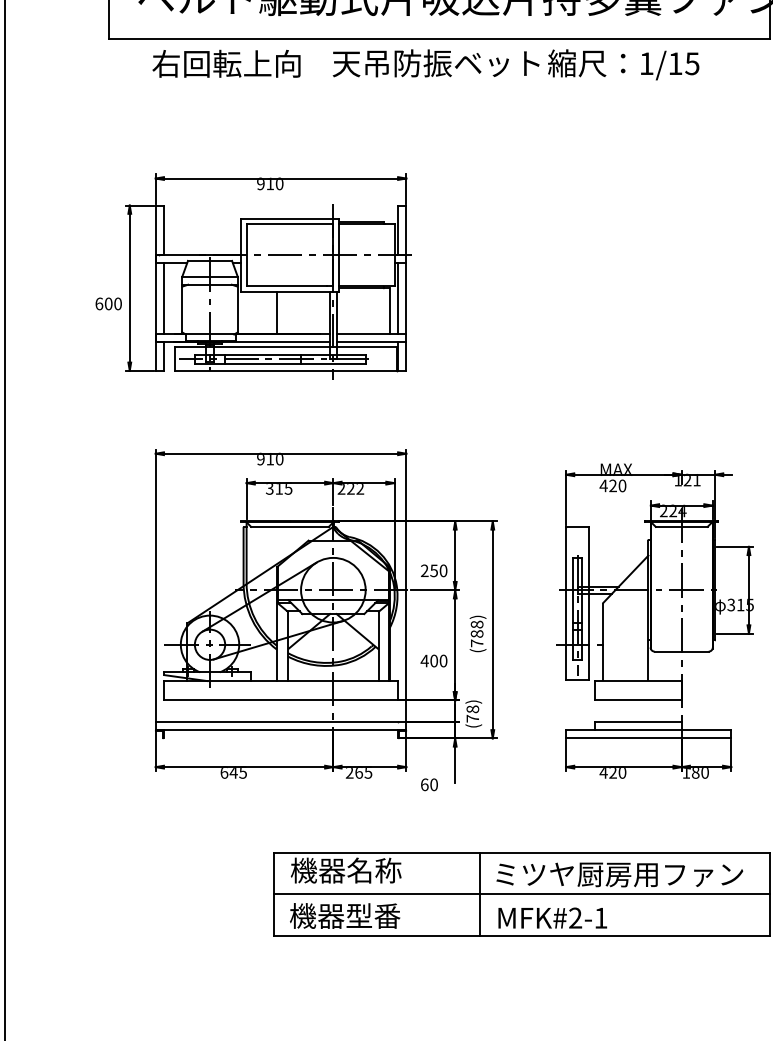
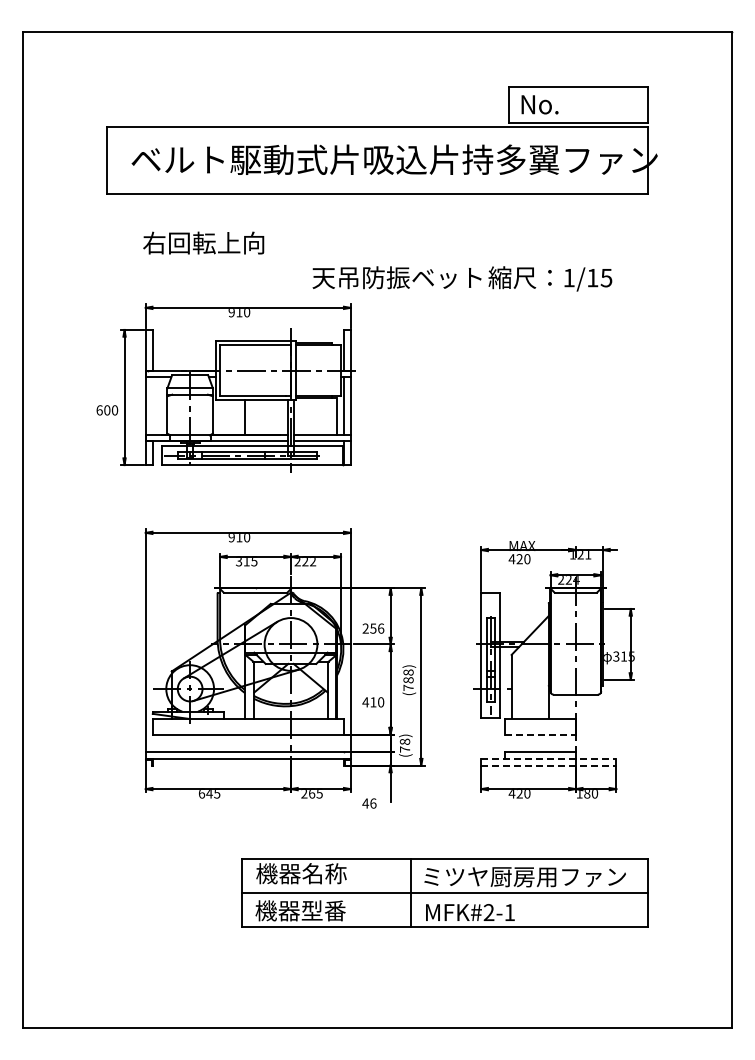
text: (226, 63) -> (203, 242), moved
text: (516, 64) -> (462, 278), moved
line: (163, 297) -> (152, 405), removed
text: (444, 570) -> (381, 628), 250 -> 256
text: (434, 661) -> (373, 702), 400 -> 410
line: (638, 700) -> (540, 734), solid -> dashed
line: (648, 729) -> (548, 758), solid -> dashed
line: (648, 738) -> (548, 765), solid -> dashed
text: (429, 784) -> (369, 803), 60 -> 46

